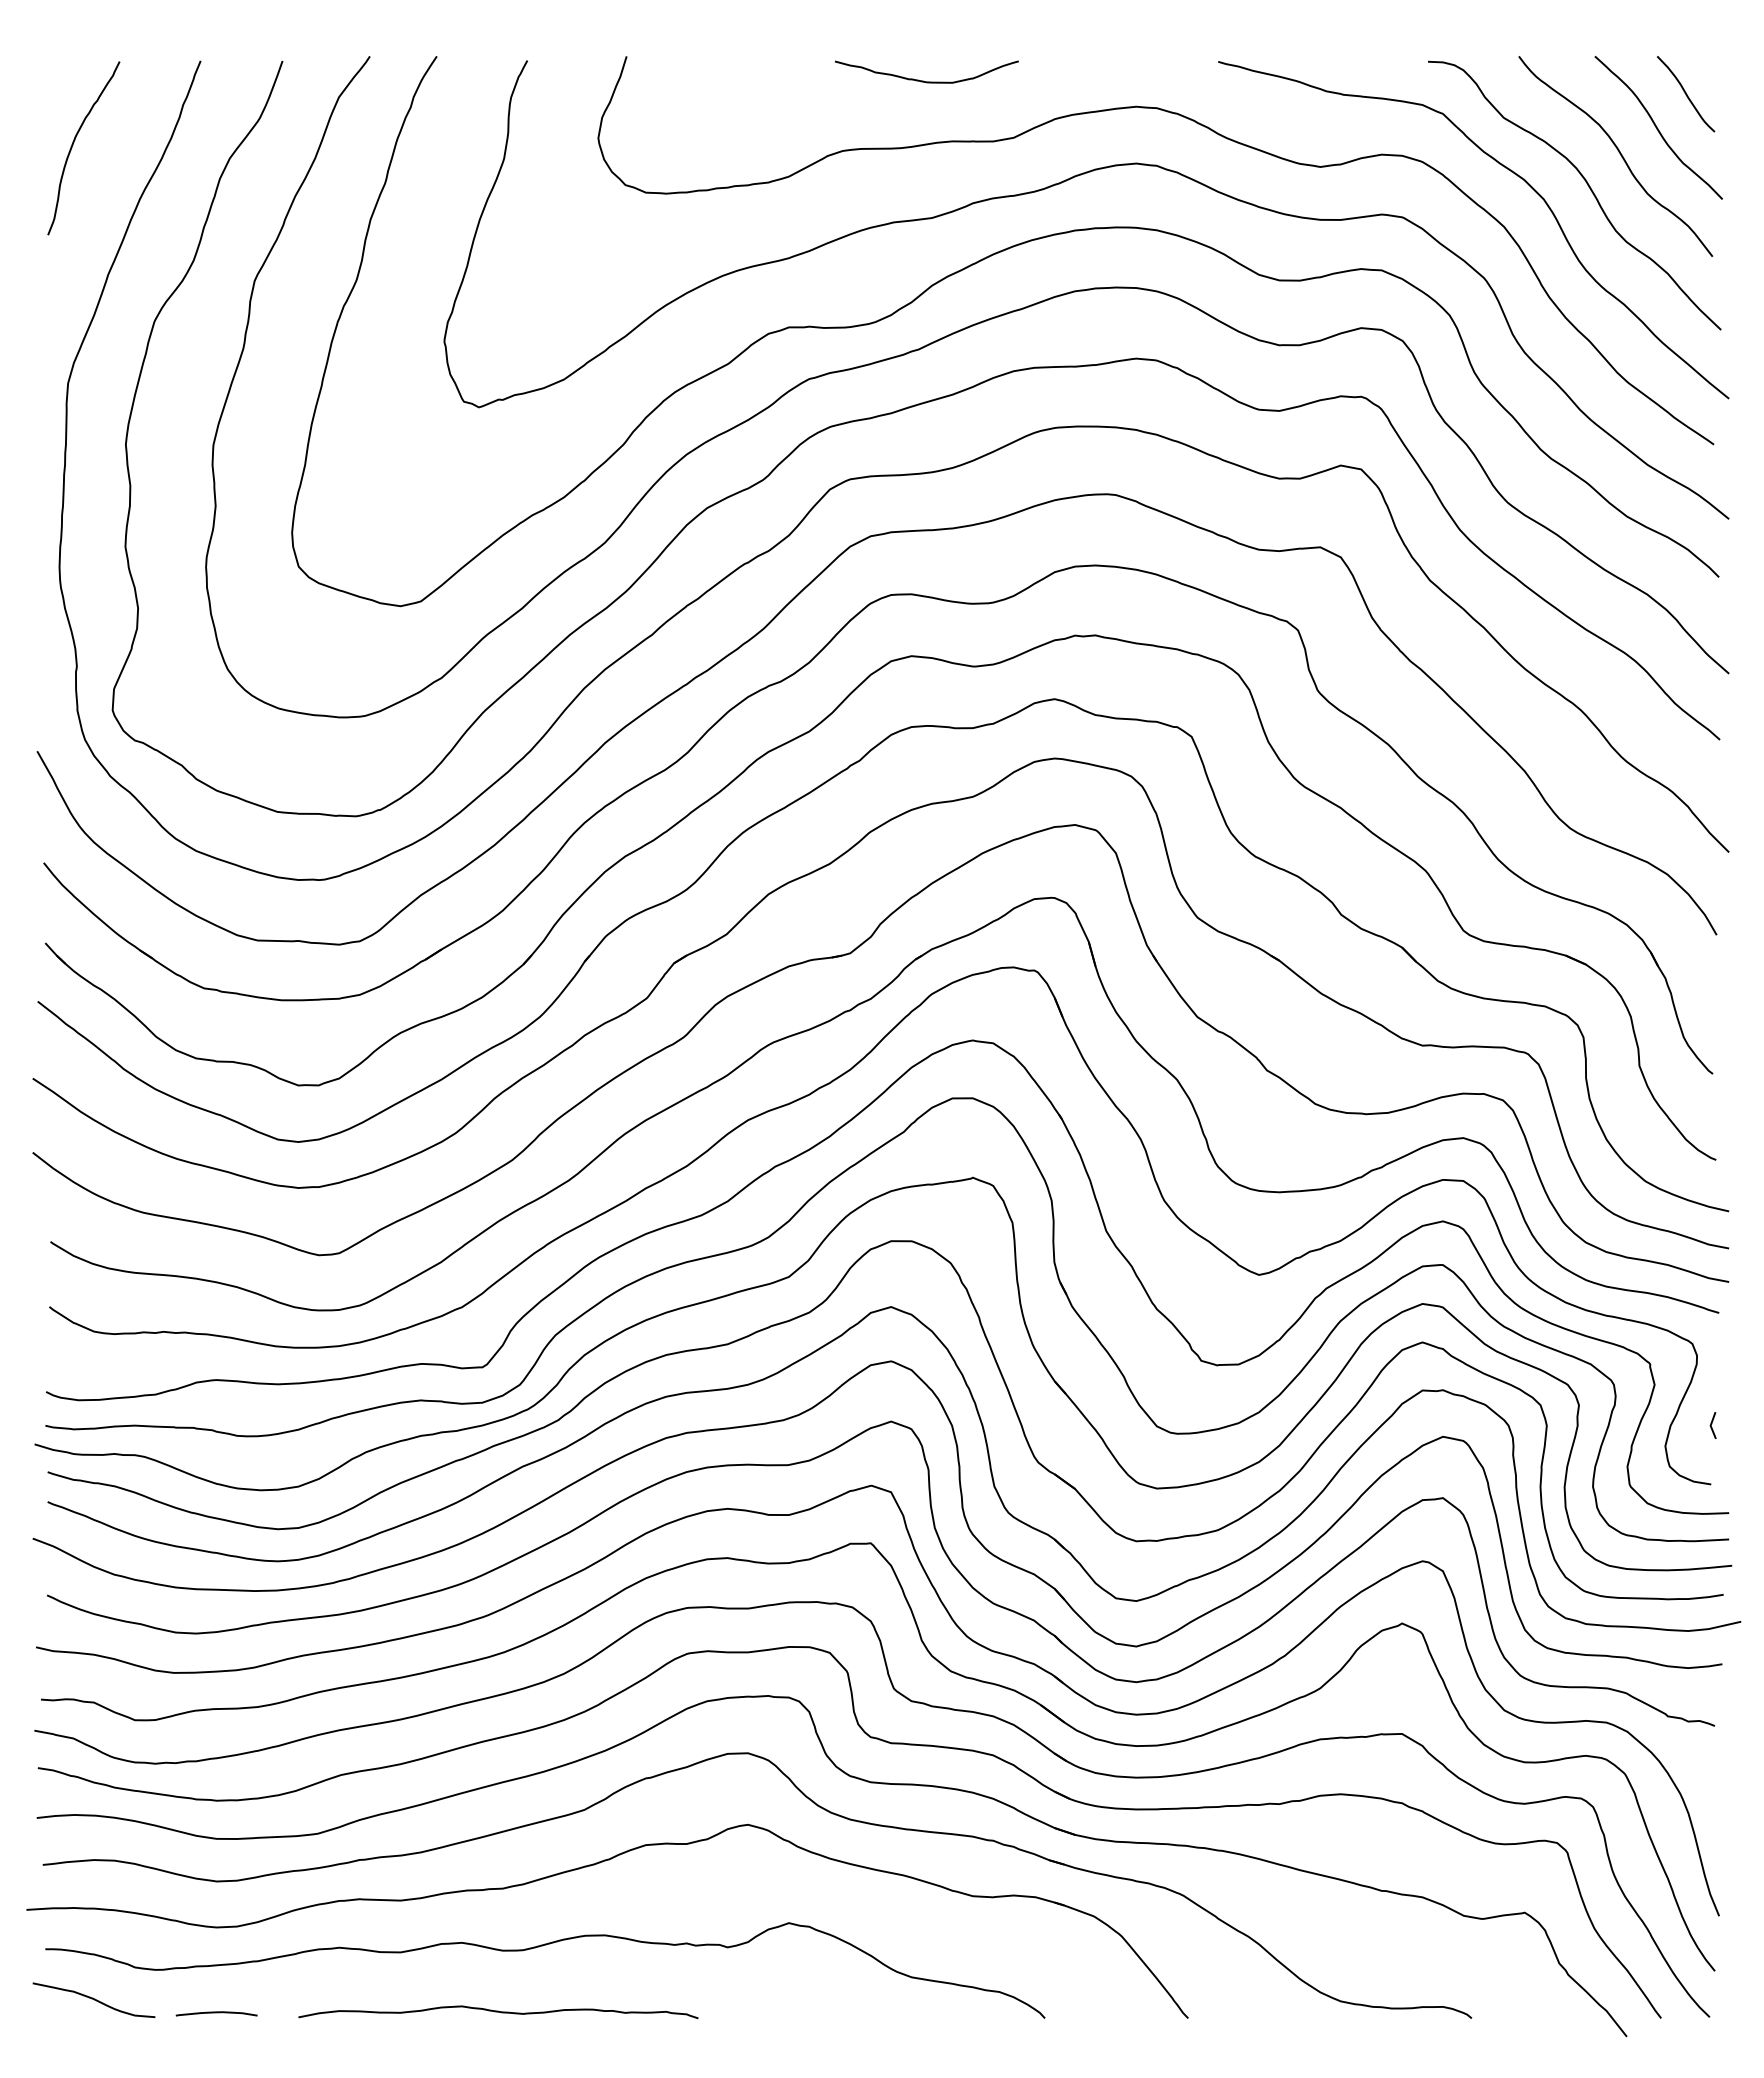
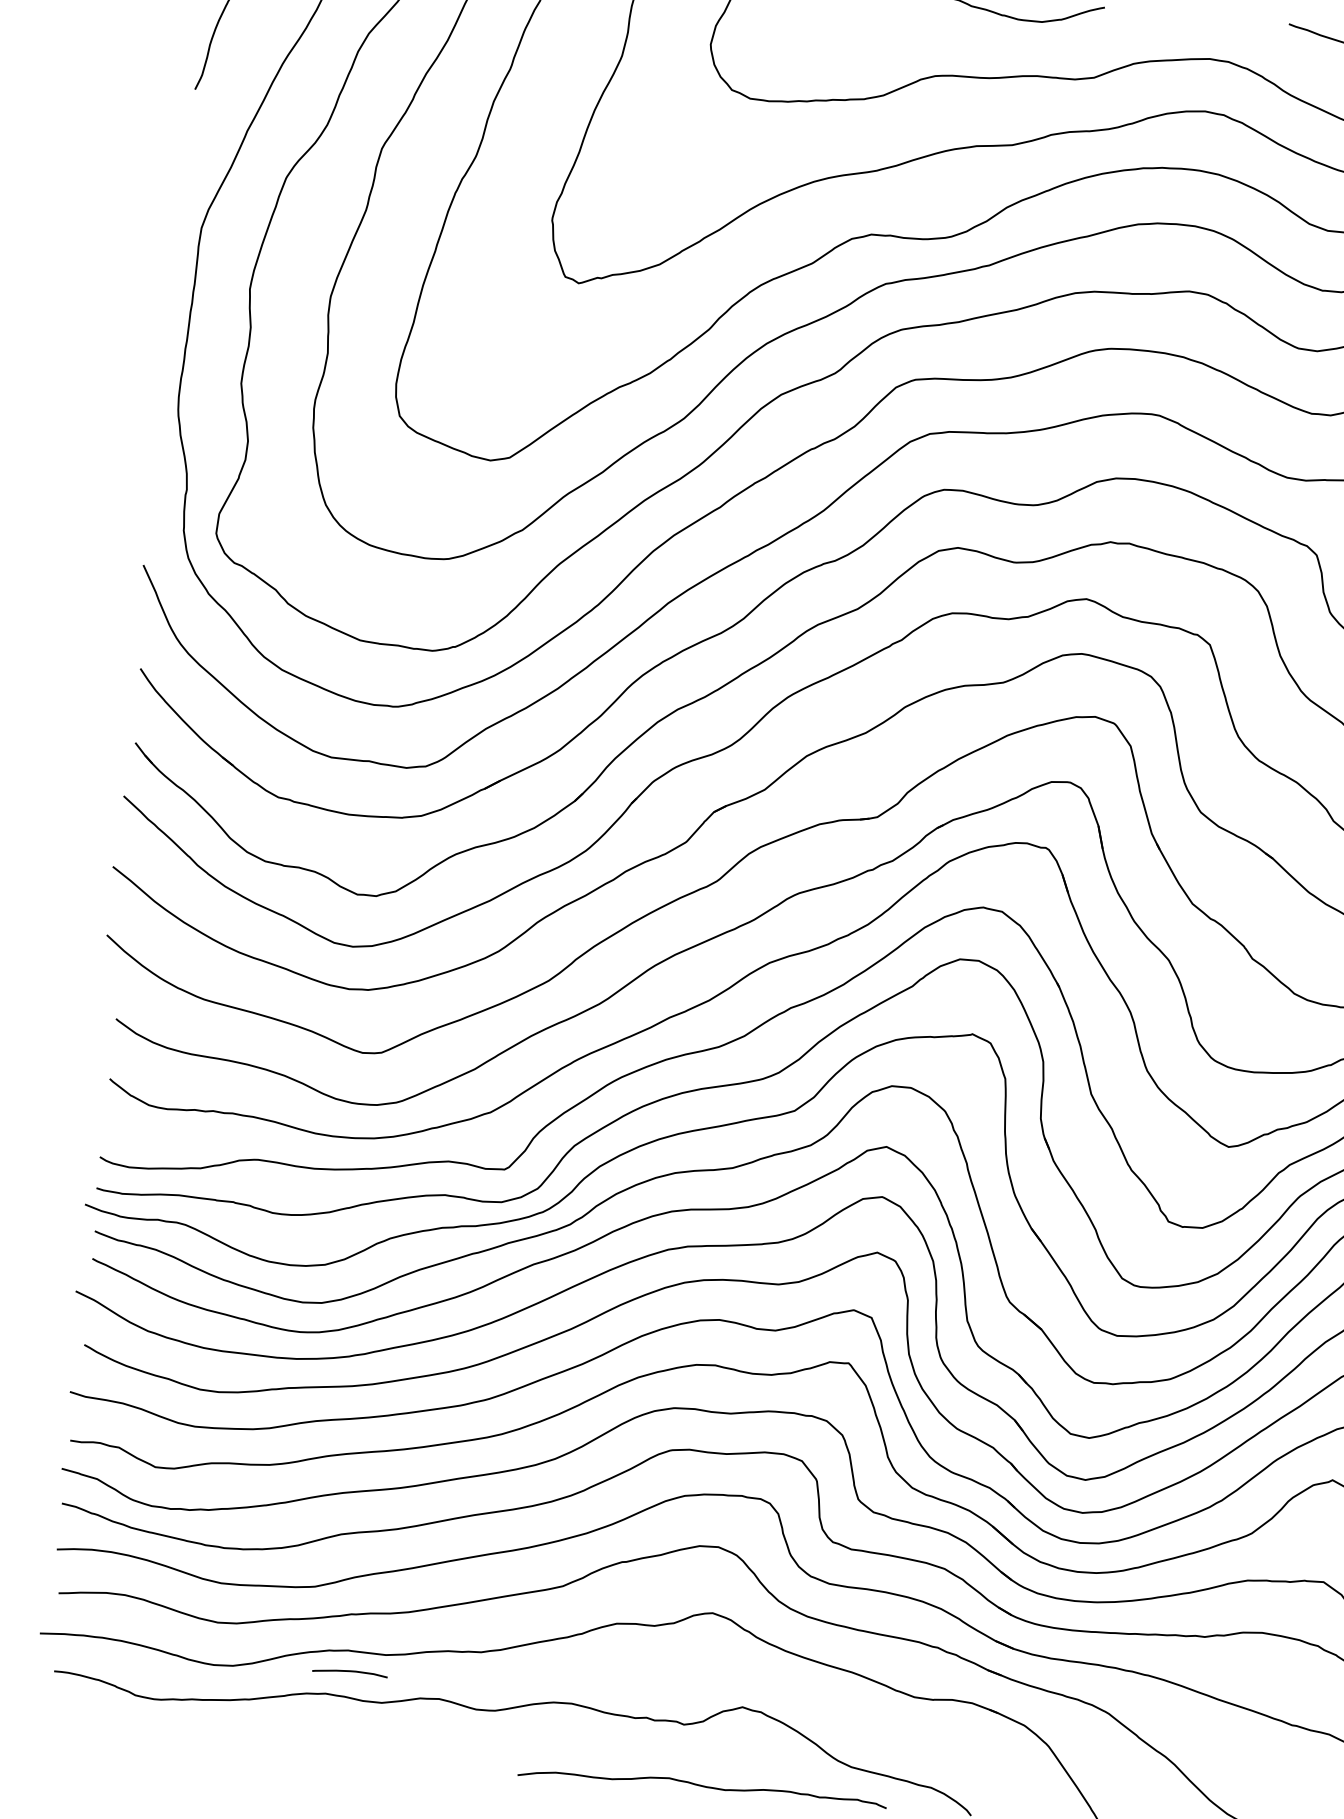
curve: (93, 1999) -> (94, 1721), removed
curve: (498, 2012) -> (702, 1786), moved
curve: (216, 2013) -> (349, 1672), moved

